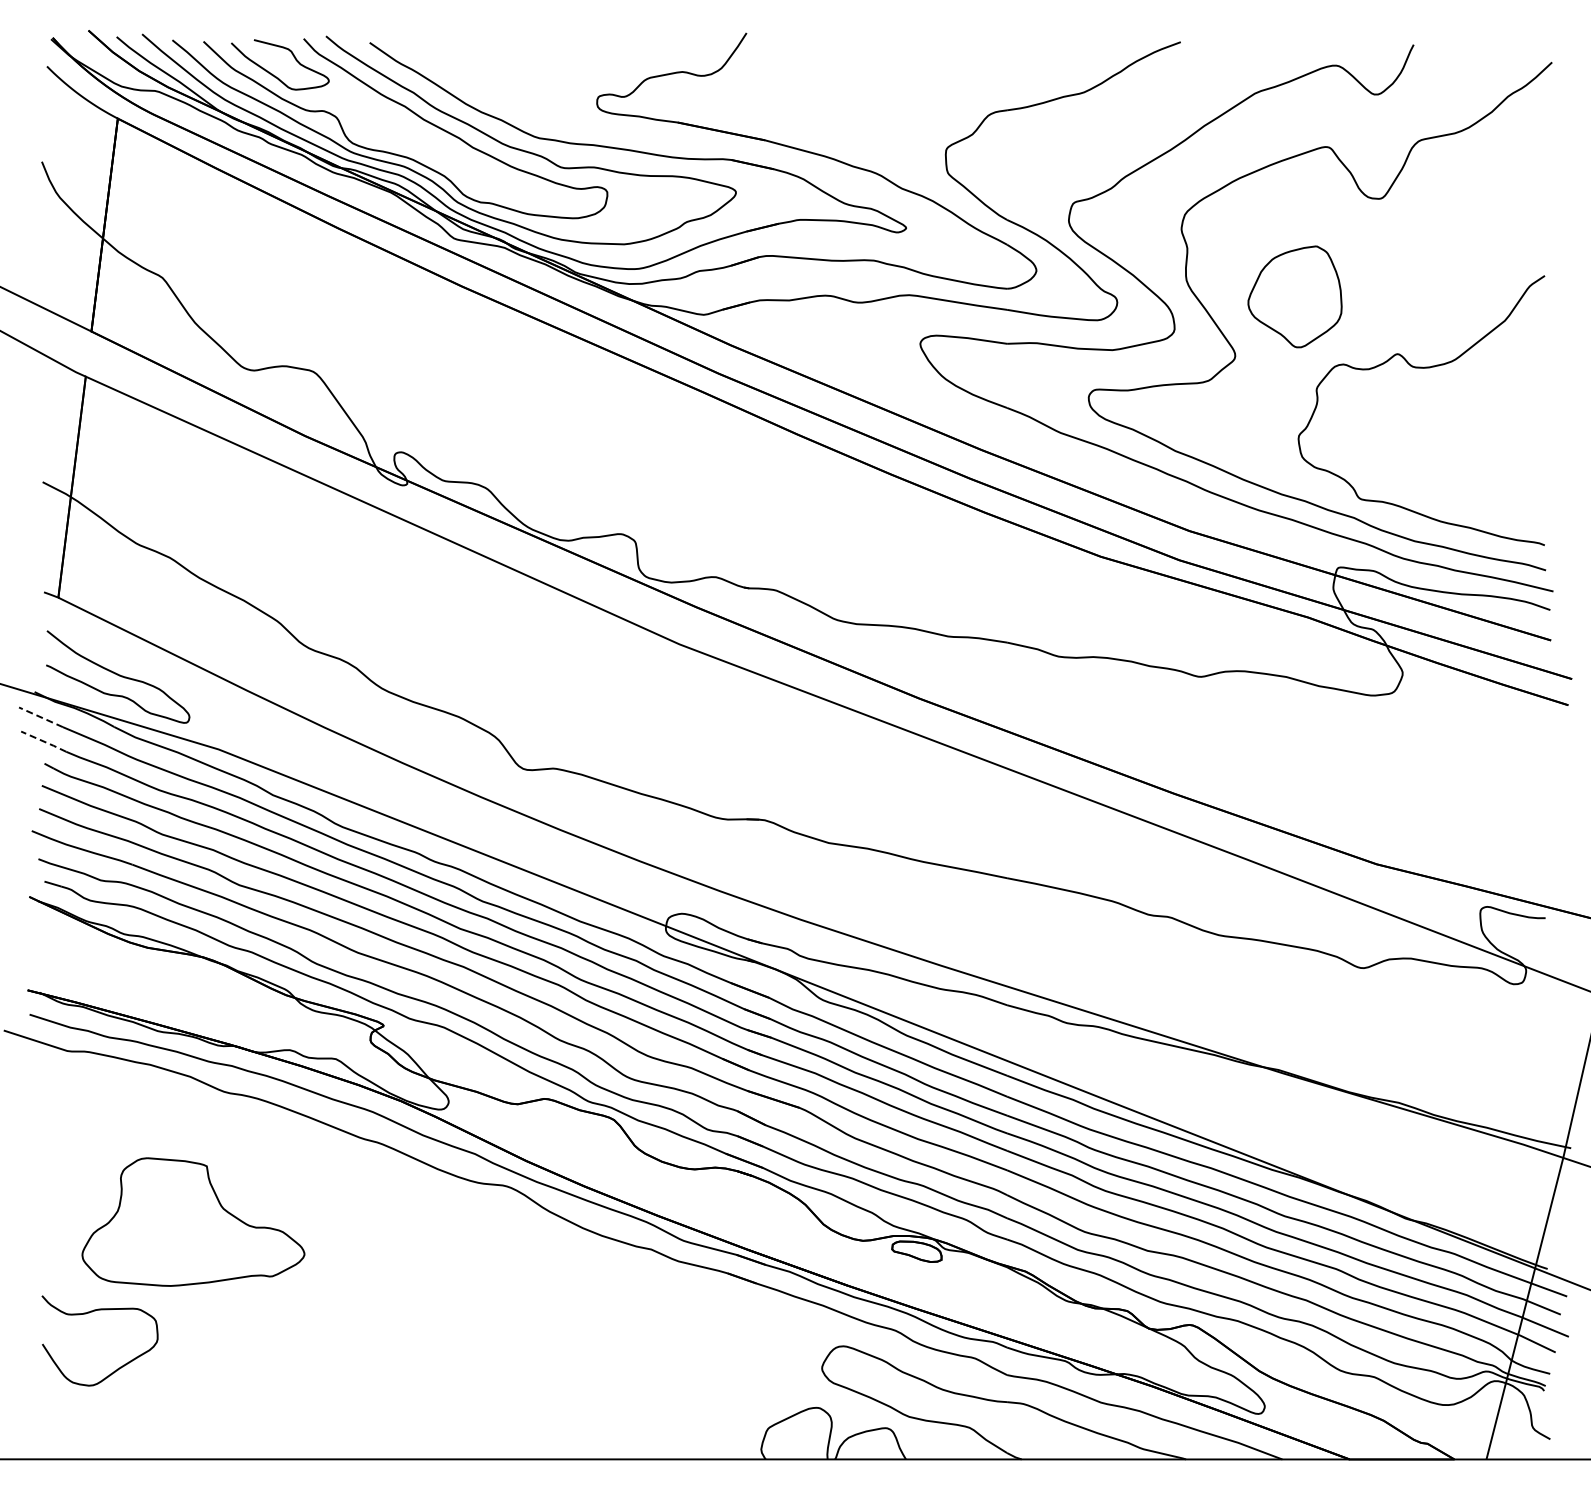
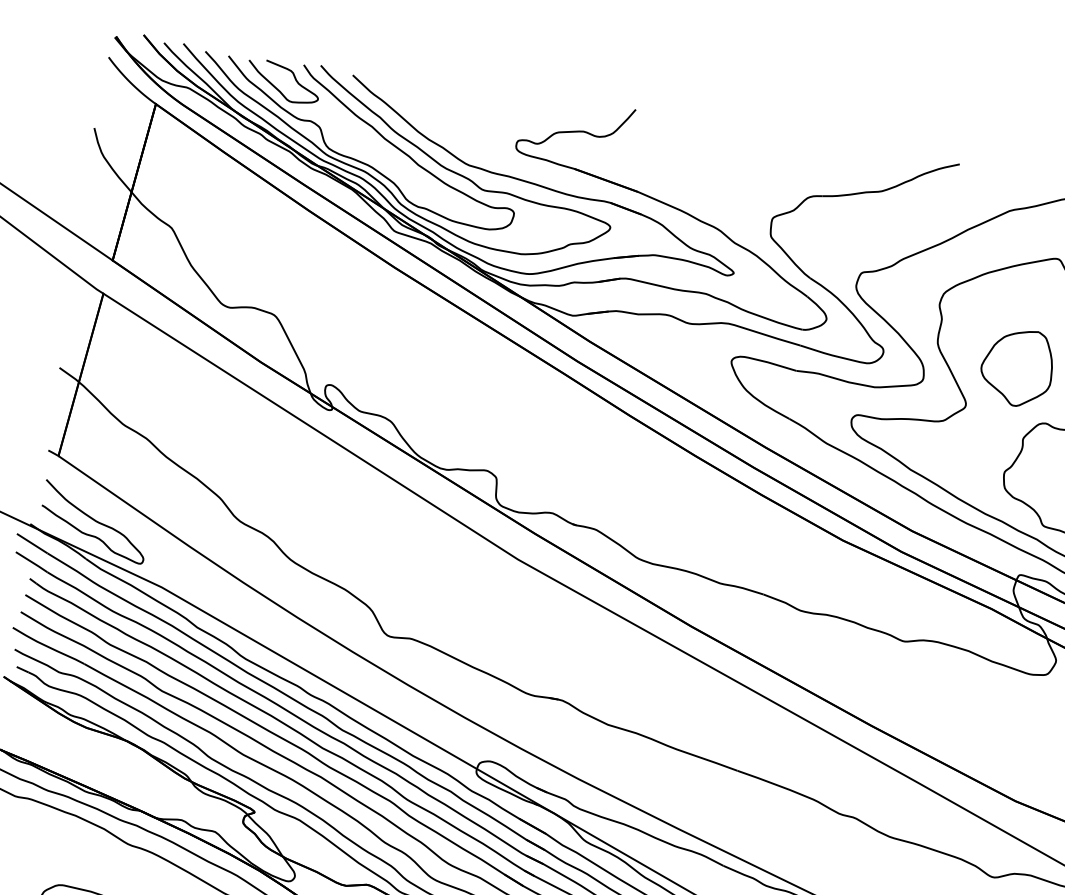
line: (40, 717) -> (31, 543), dashed -> solid
line: (43, 741) -> (31, 562), dashed -> solid

